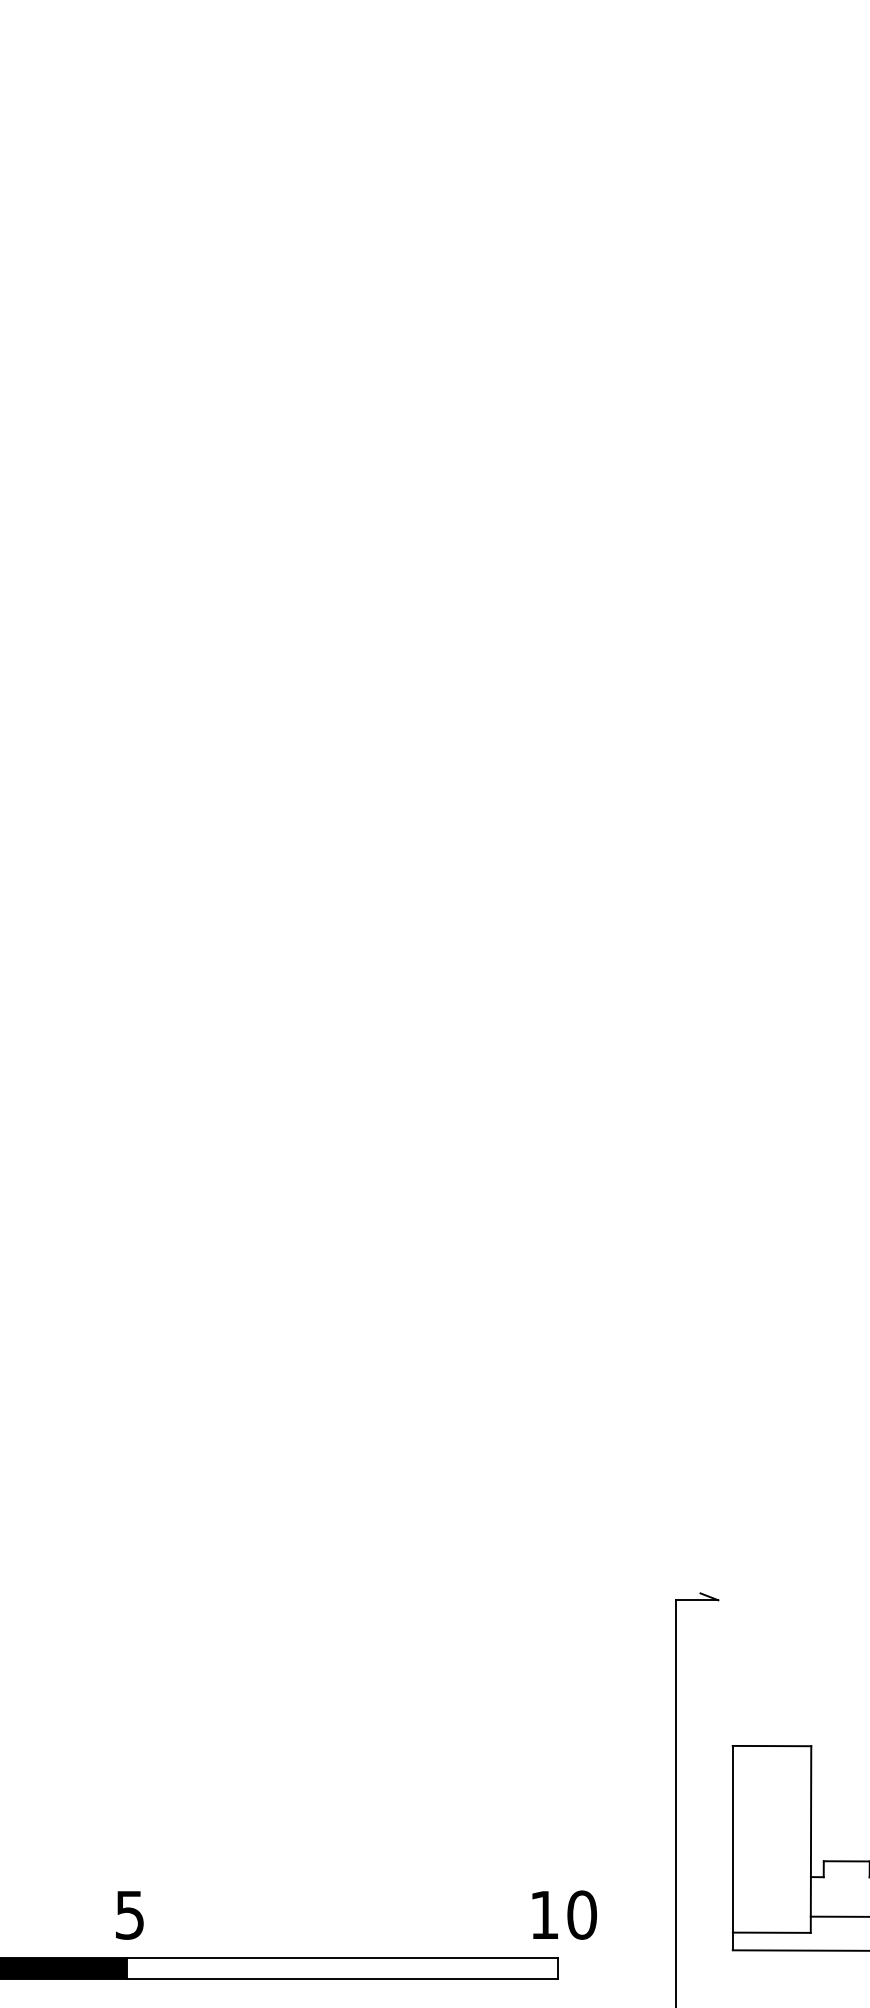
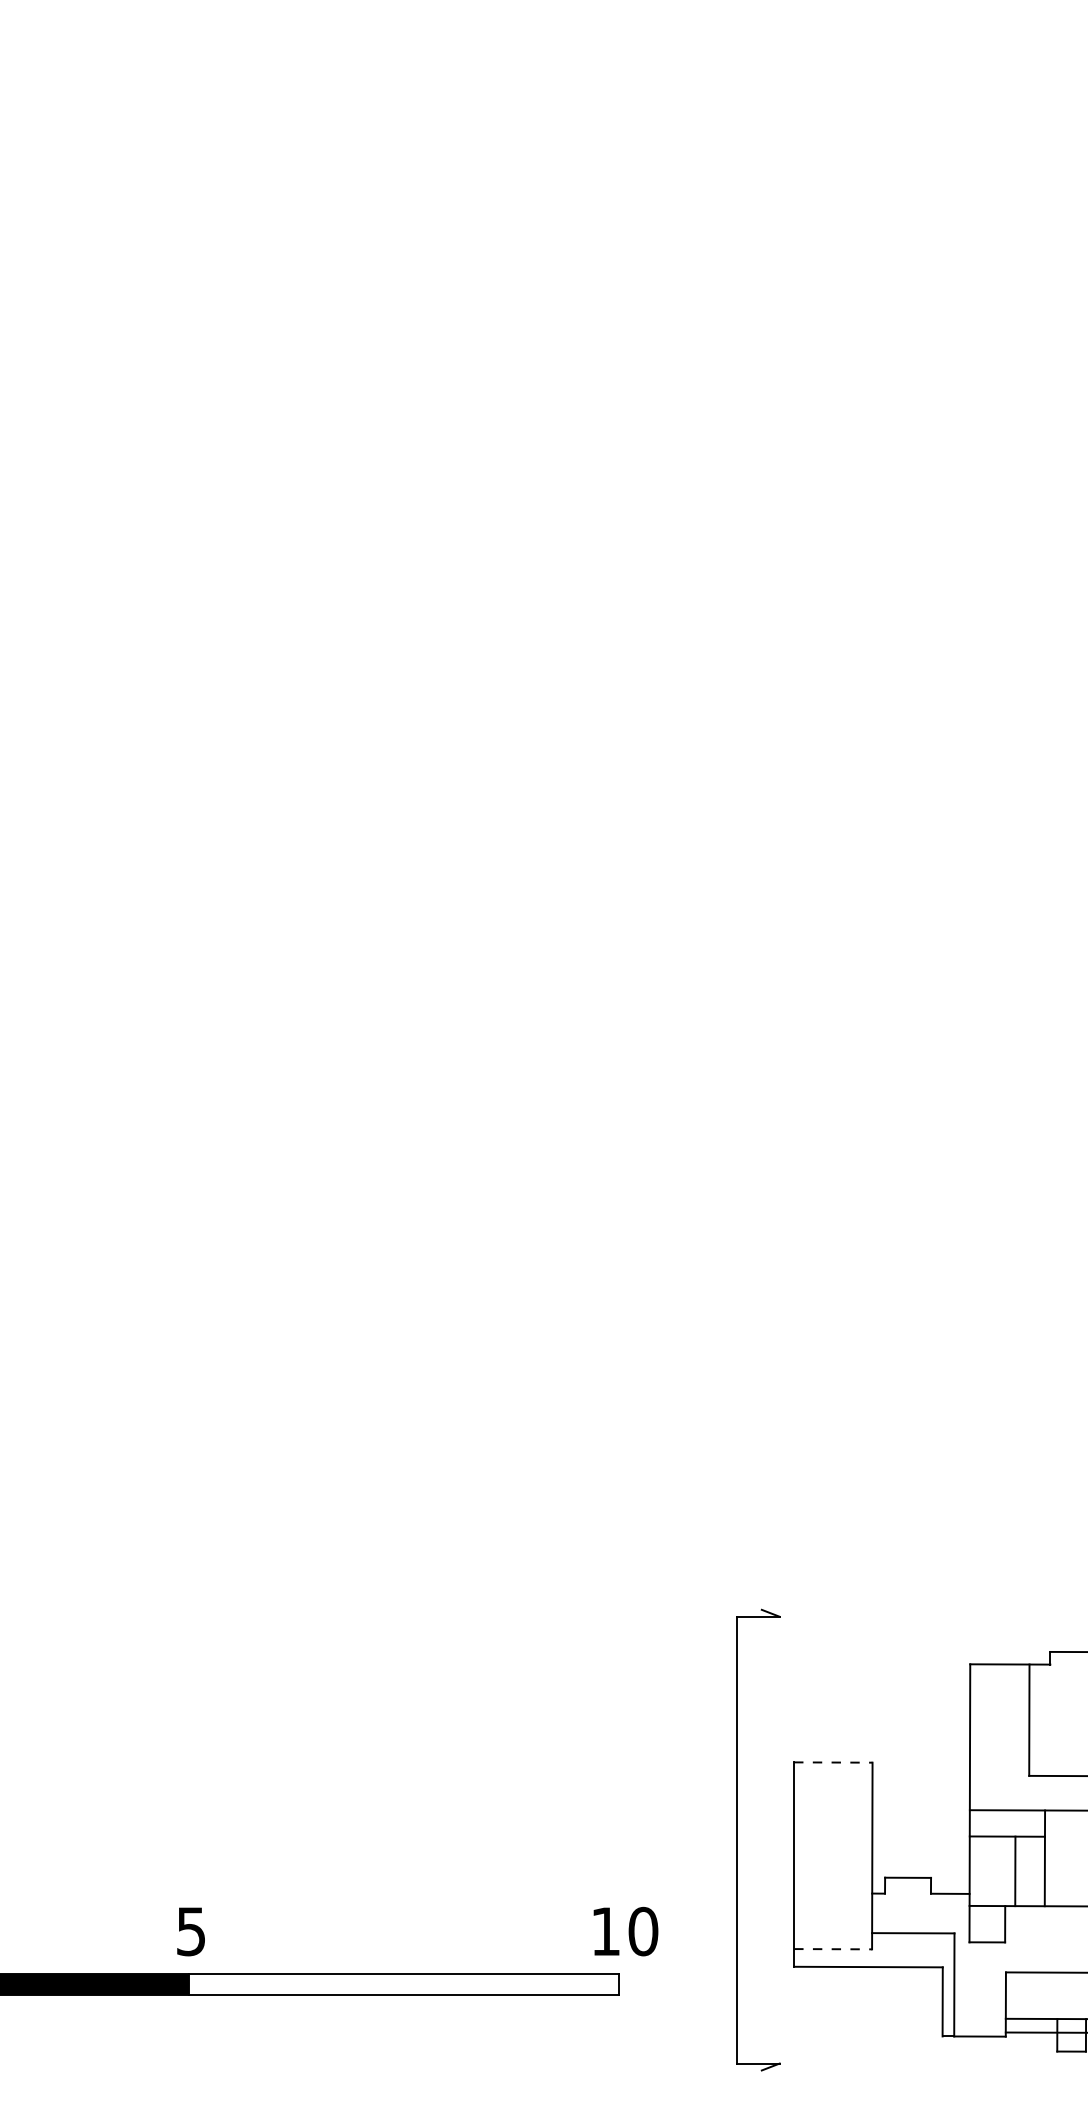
line: (772, 1746) -> (833, 1762), solid -> dashed
line: (772, 1933) -> (833, 1949), solid -> dashed

